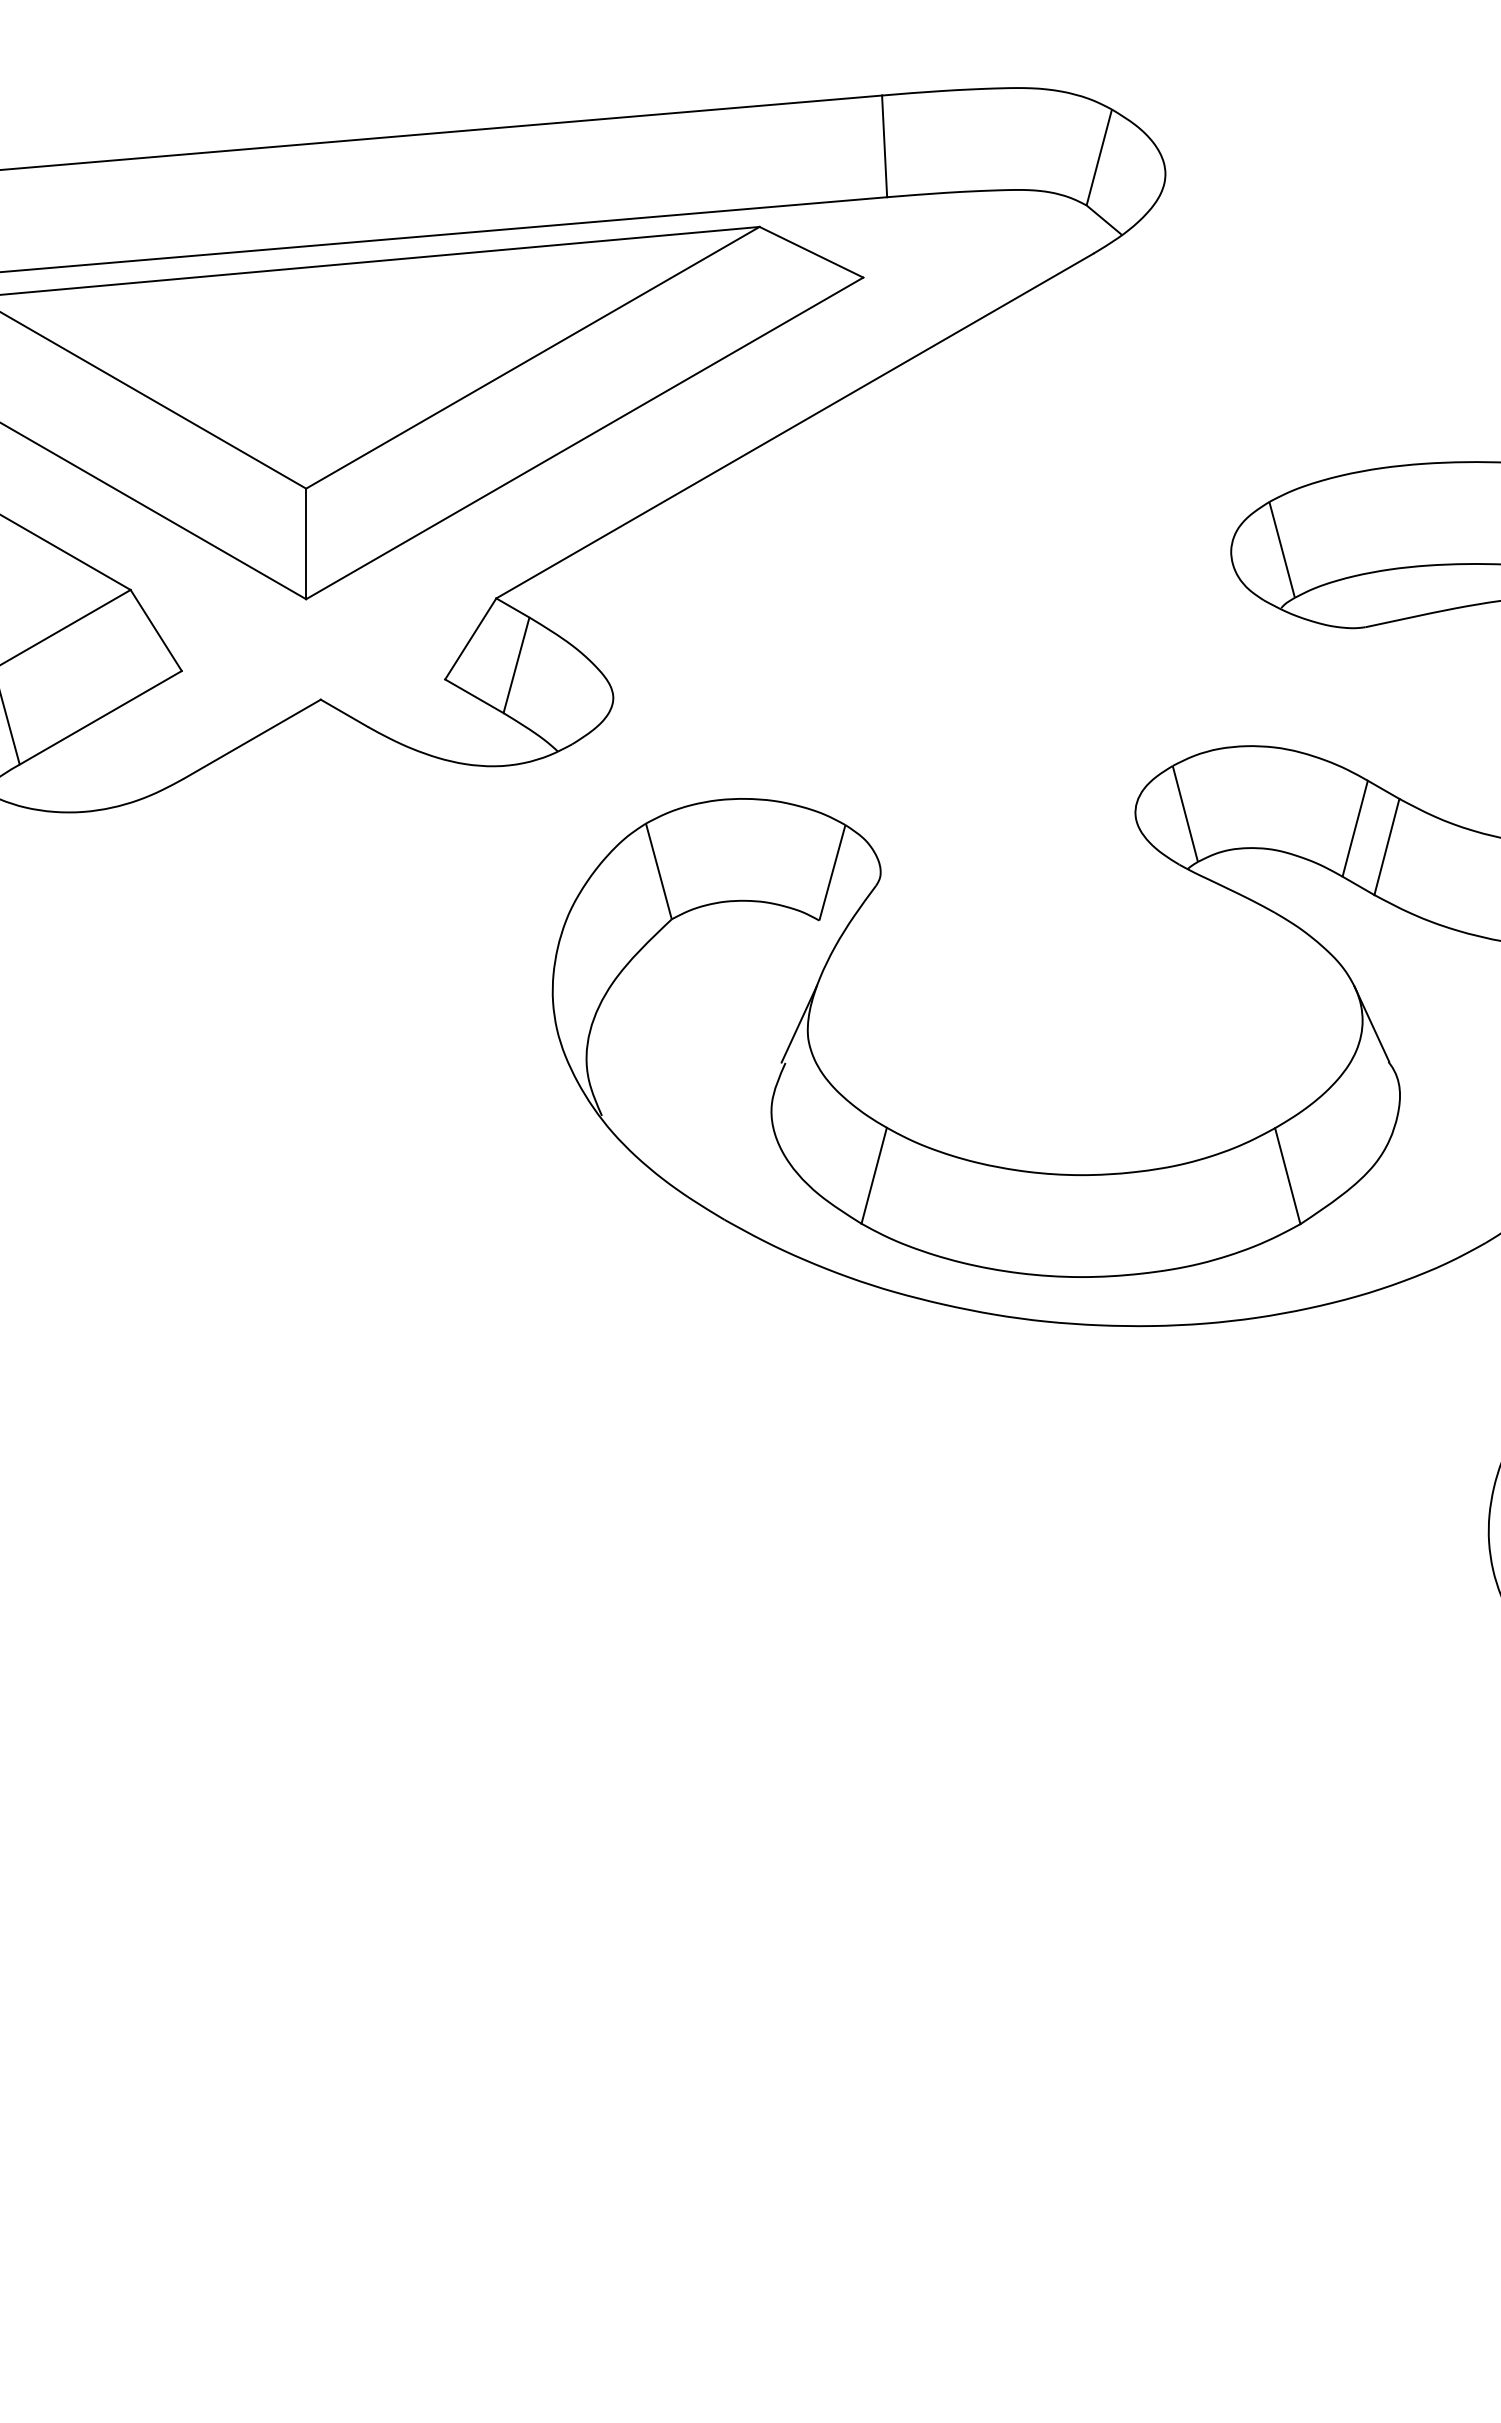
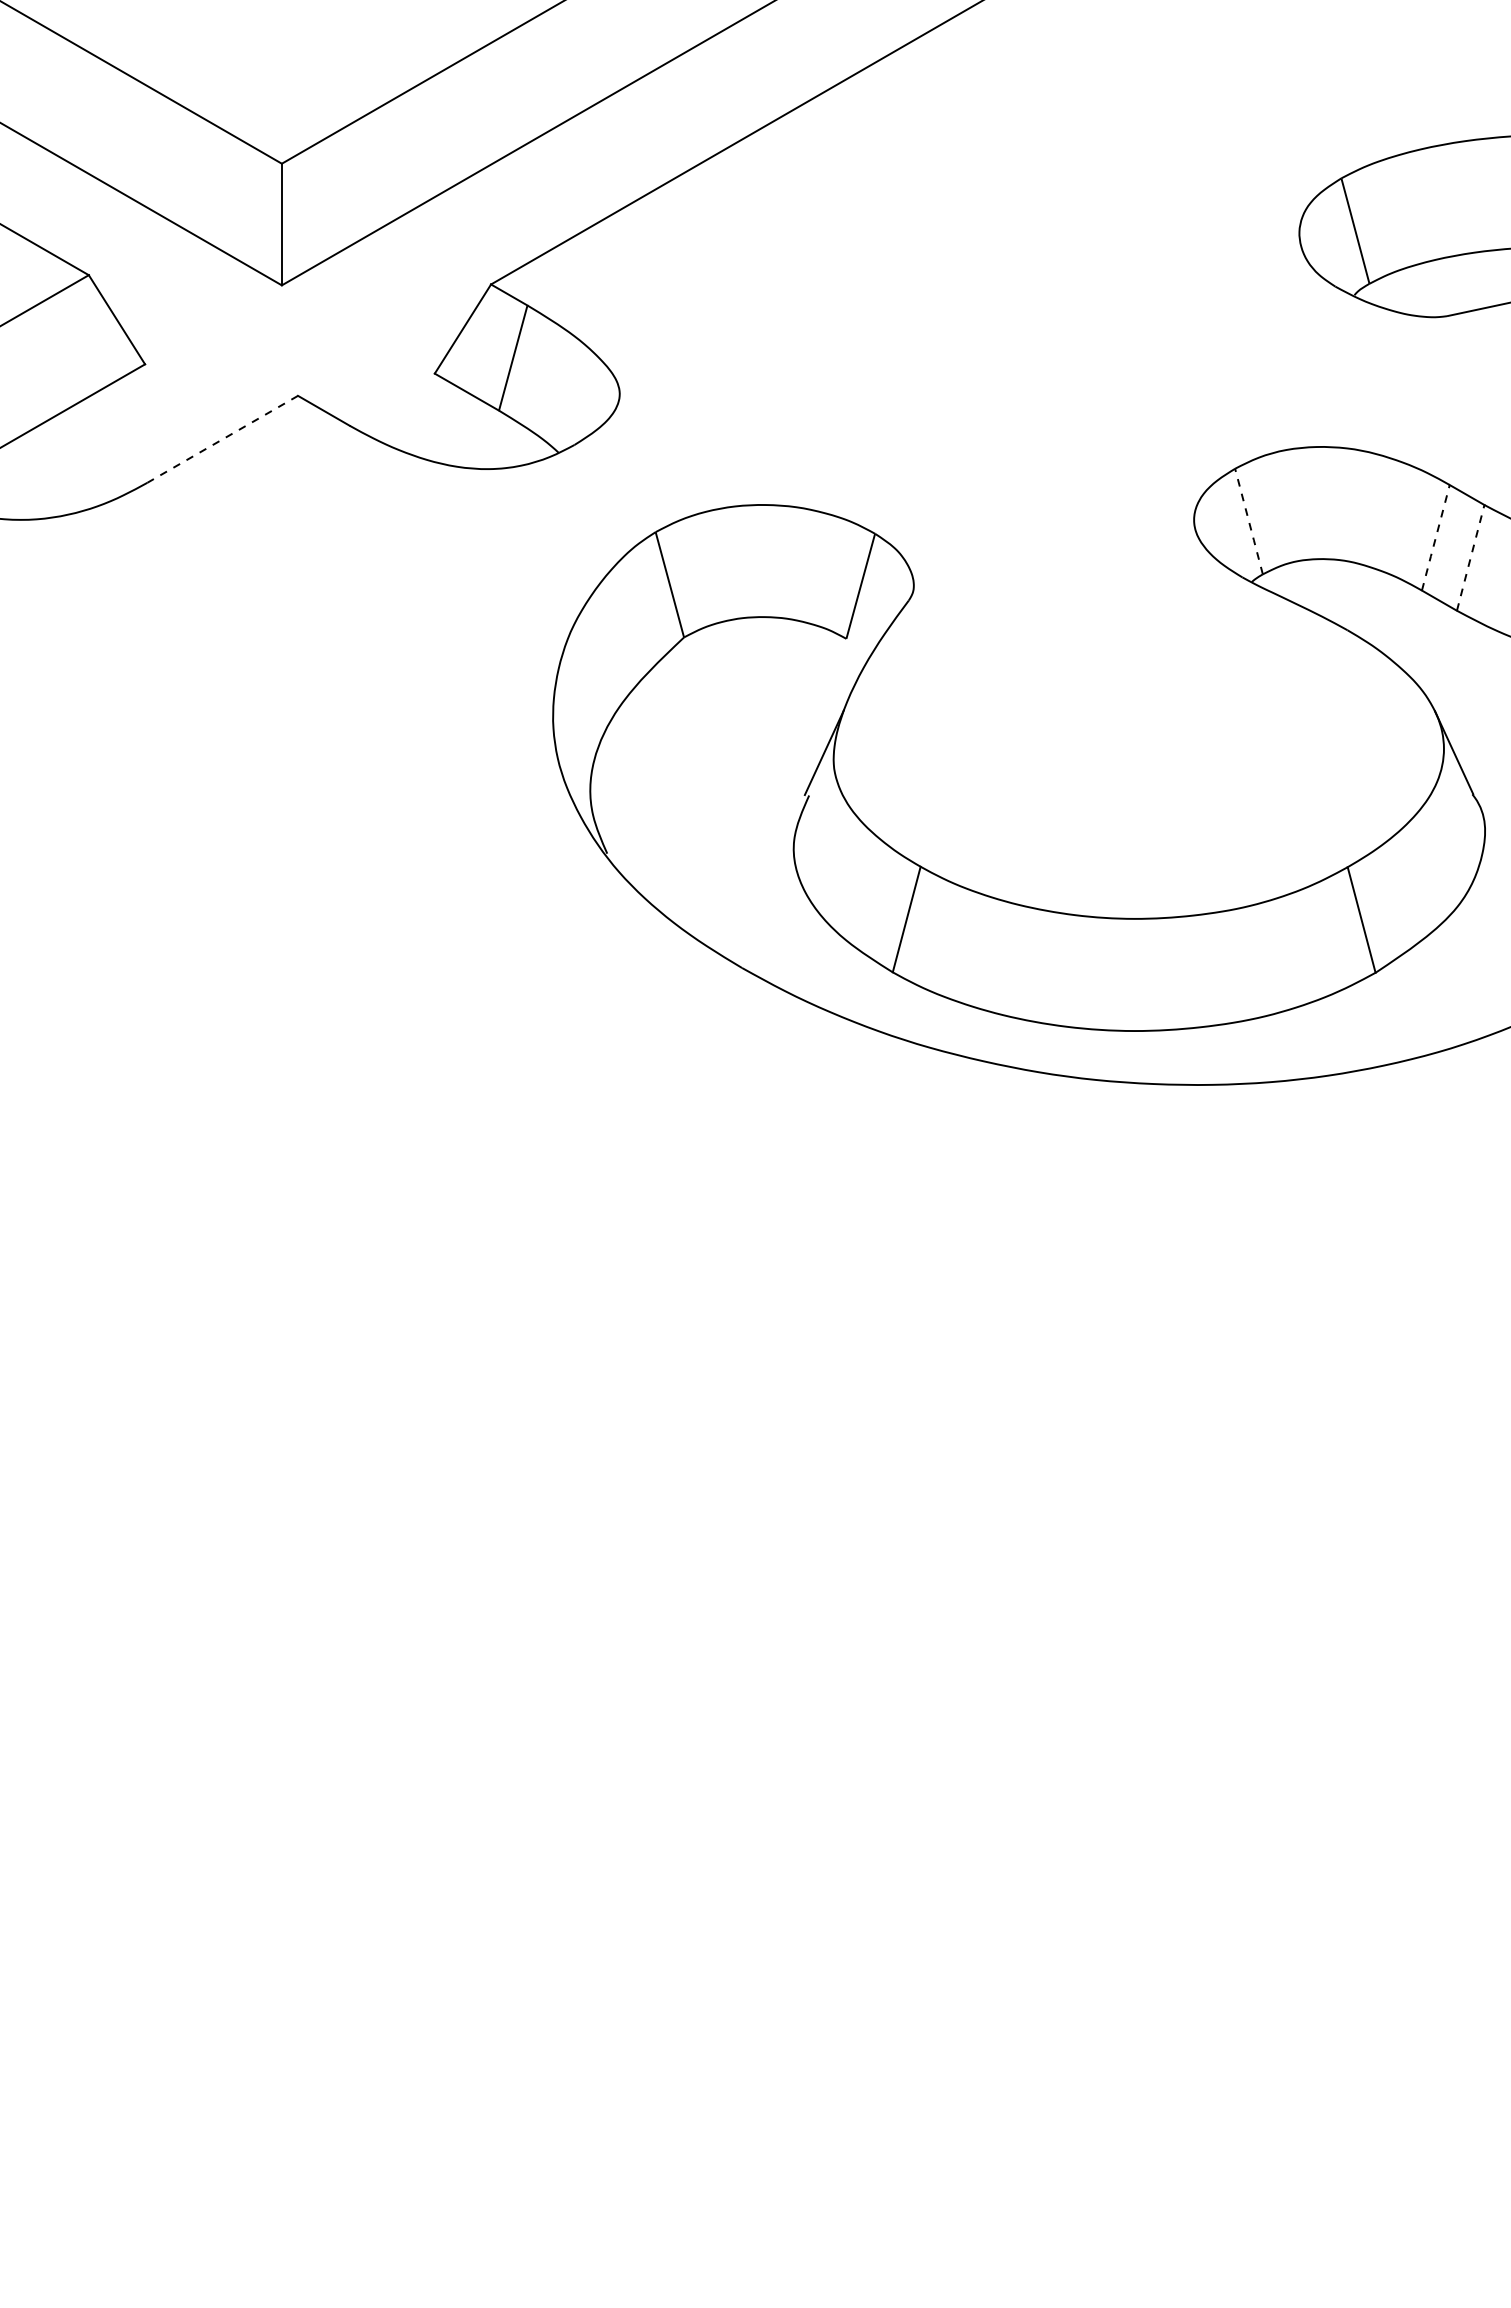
line: (251, 739) -> (221, 439), solid -> dashed
line: (1185, 813) -> (1249, 521), solid -> dashed
line: (1355, 828) -> (1436, 537), solid -> dashed
line: (1386, 846) -> (1470, 557), solid -> dashed

